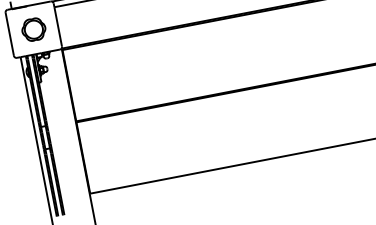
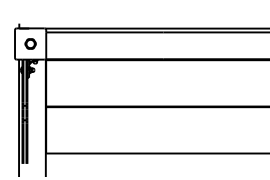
part: (33, 28) -> (30, 43), size x0.71

